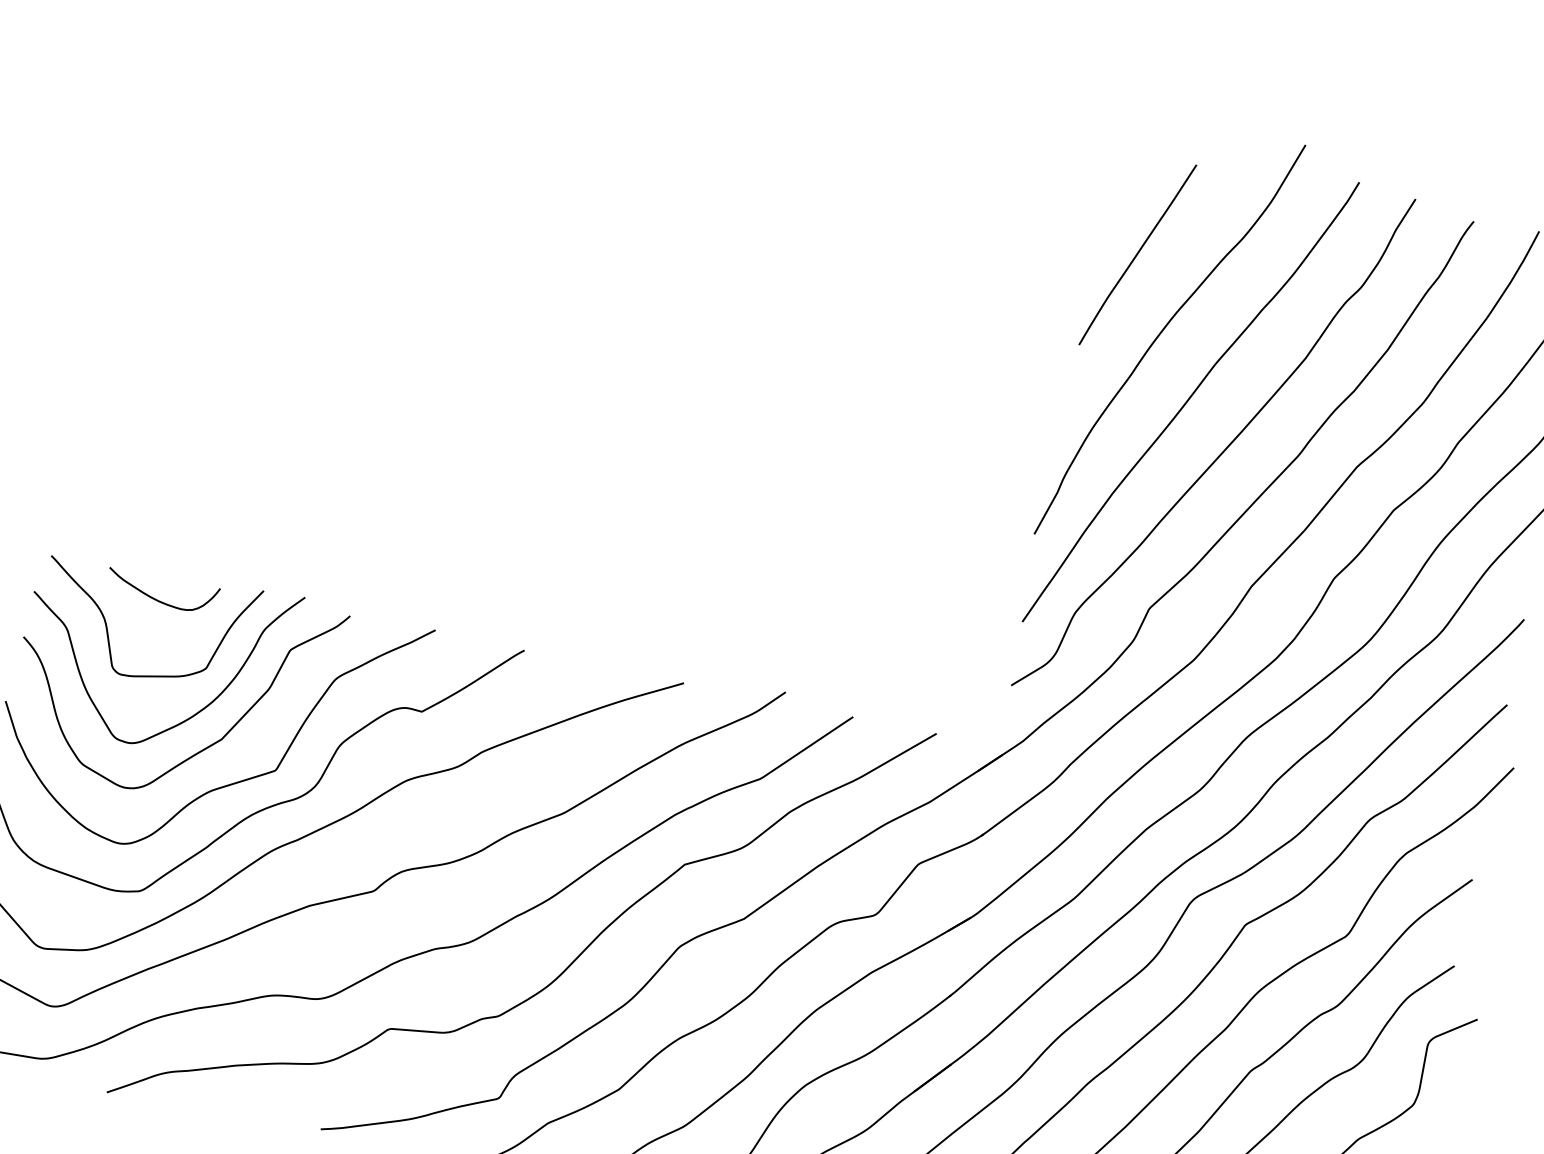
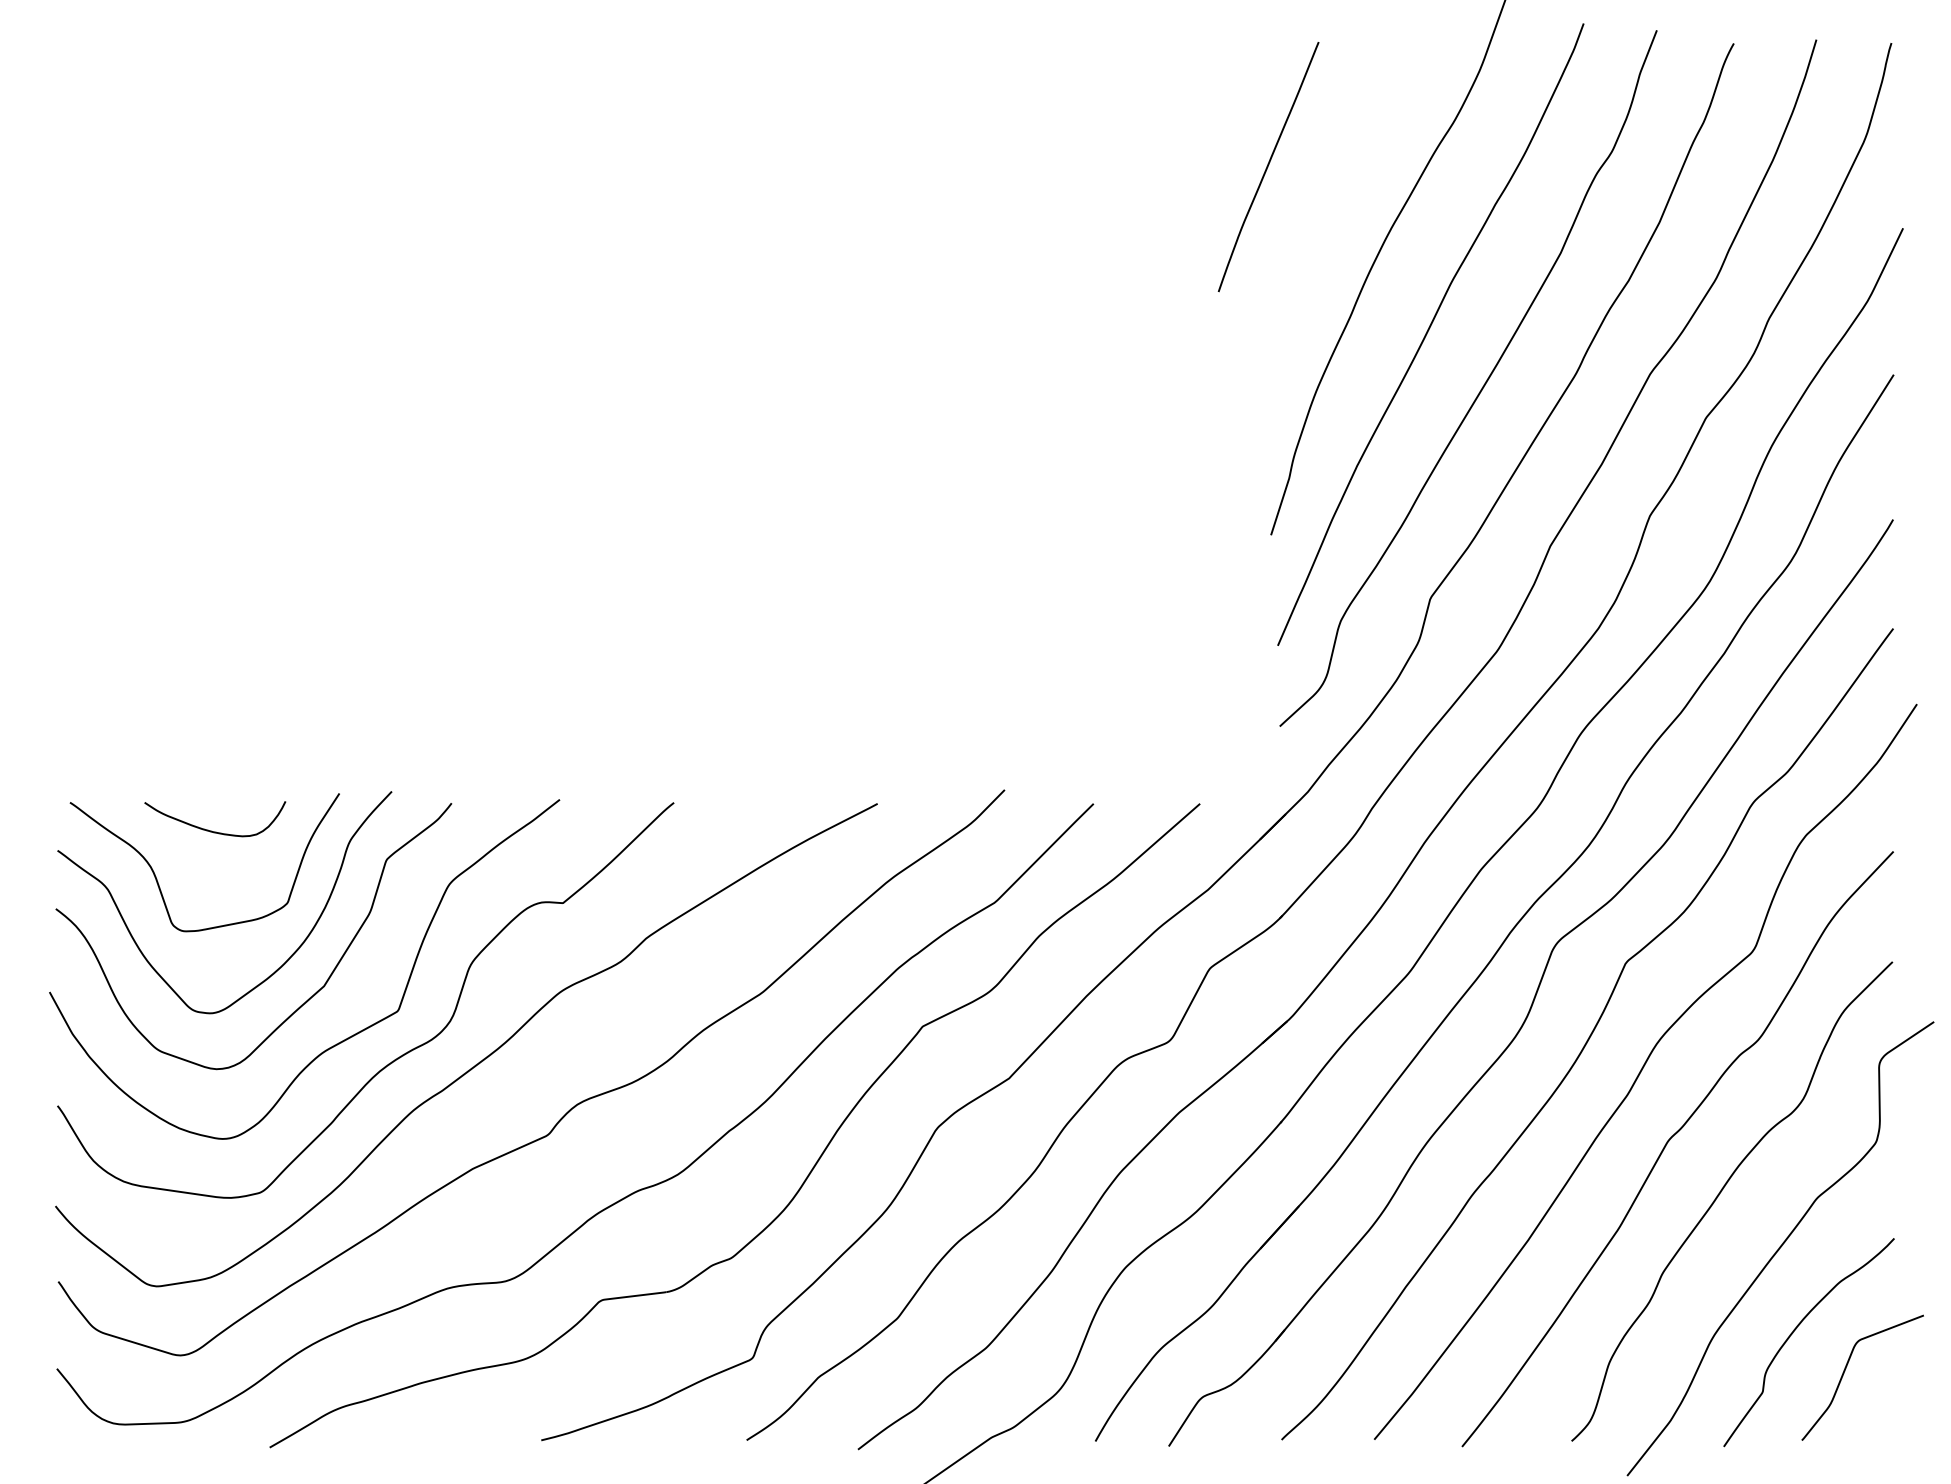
curve: (1137, 255) -> (1268, 167), moved

